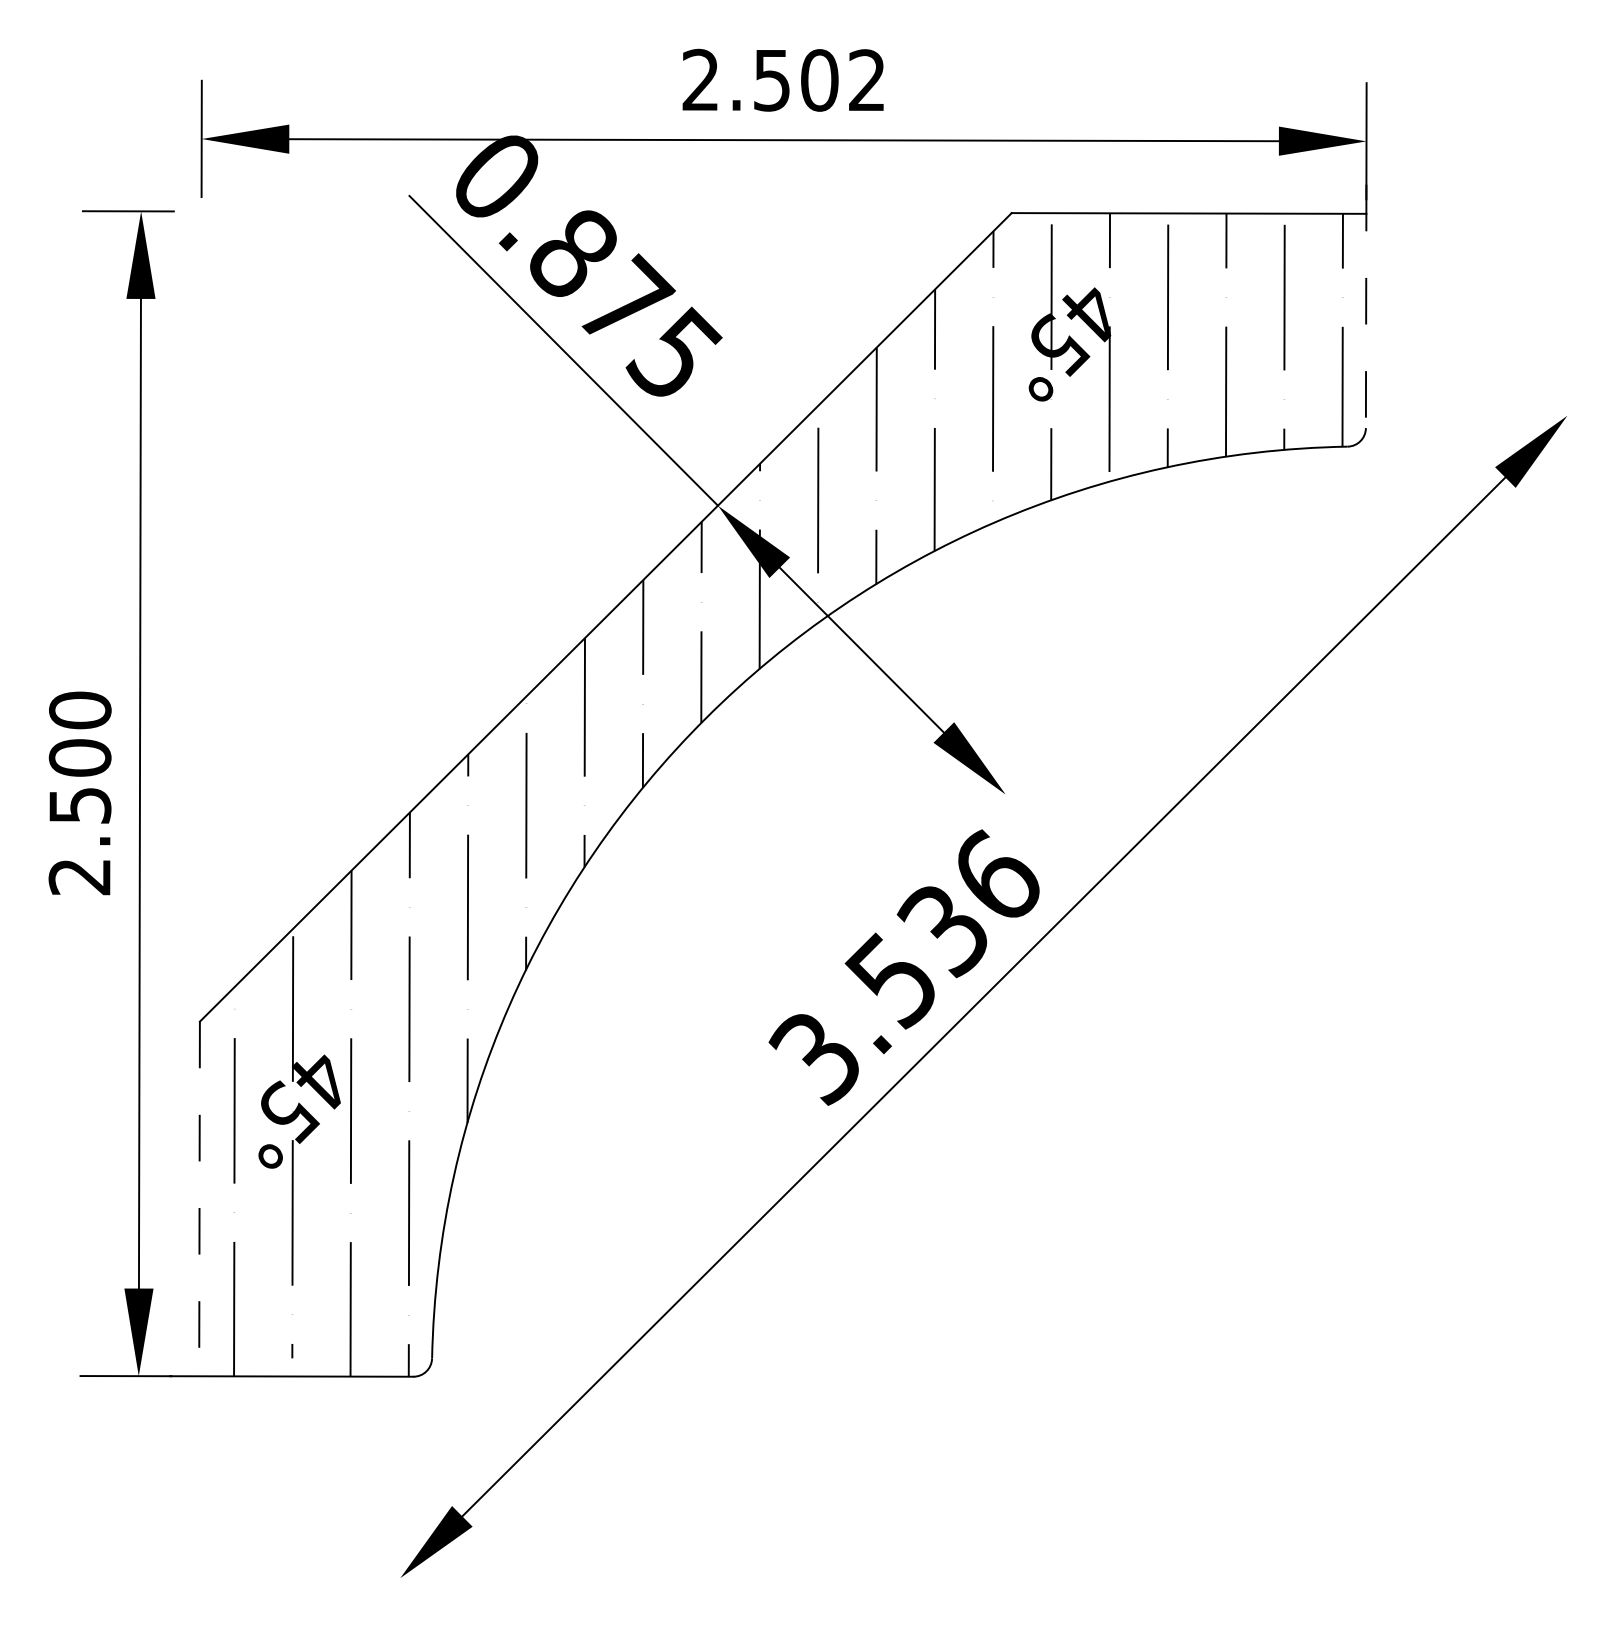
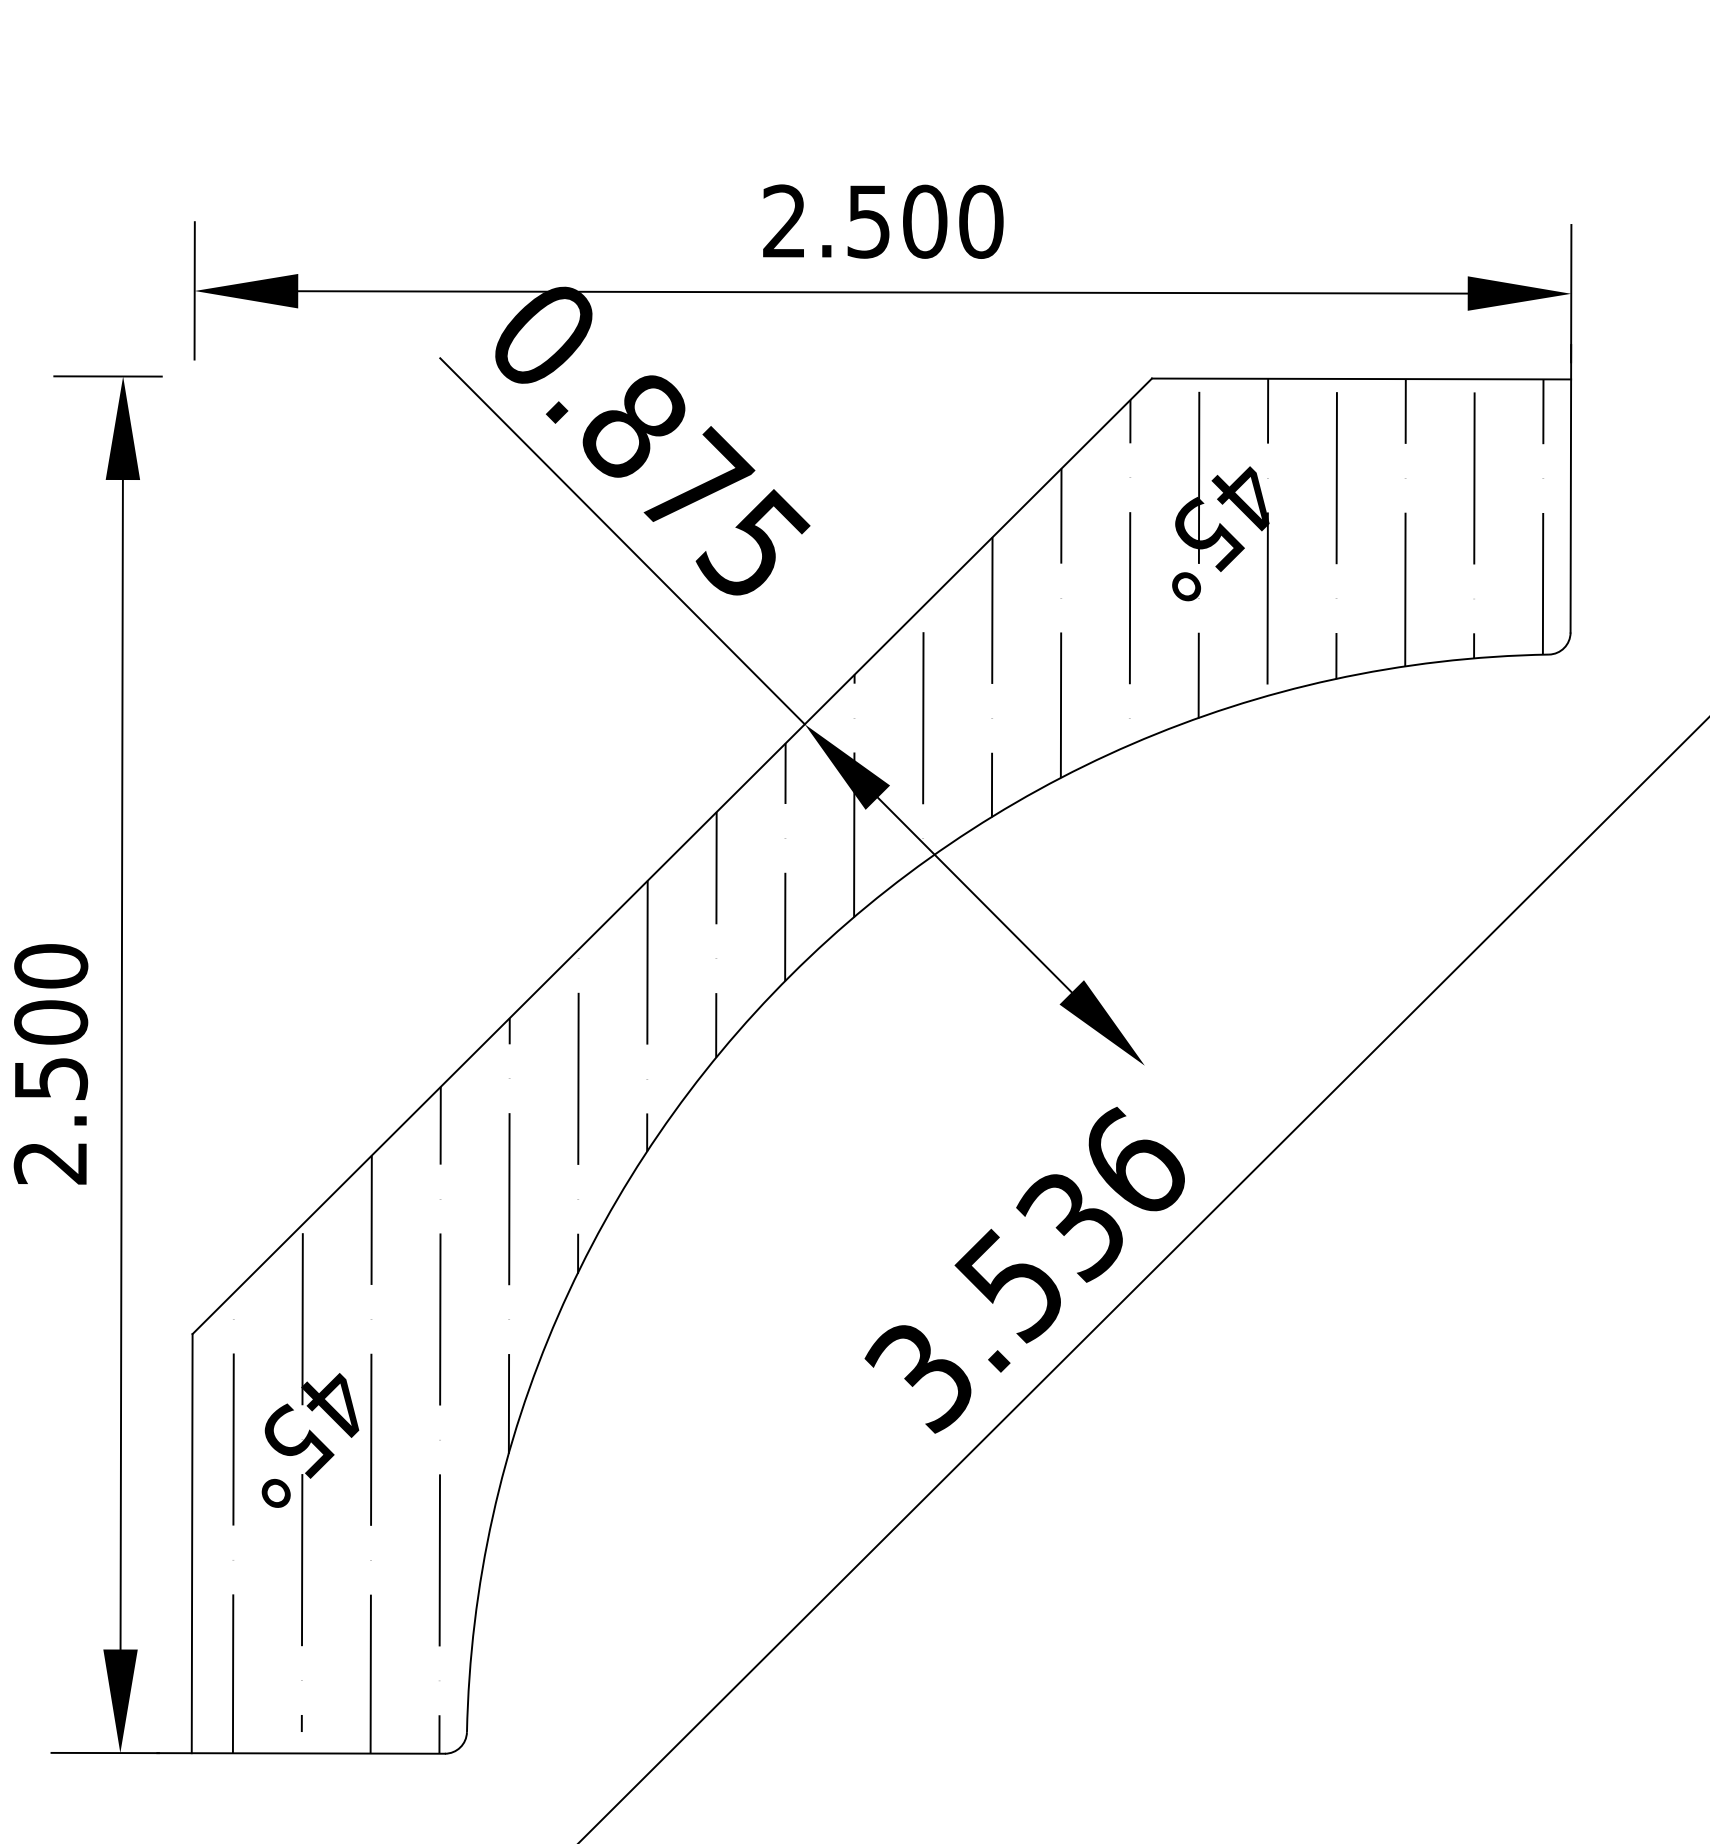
text: (867, 80) -> (981, 221), 2.502 -> 2.500
line: (1366, 306) -> (1571, 488), dashed -> solid
line: (199, 1199) -> (192, 1544), dashed -> solid

